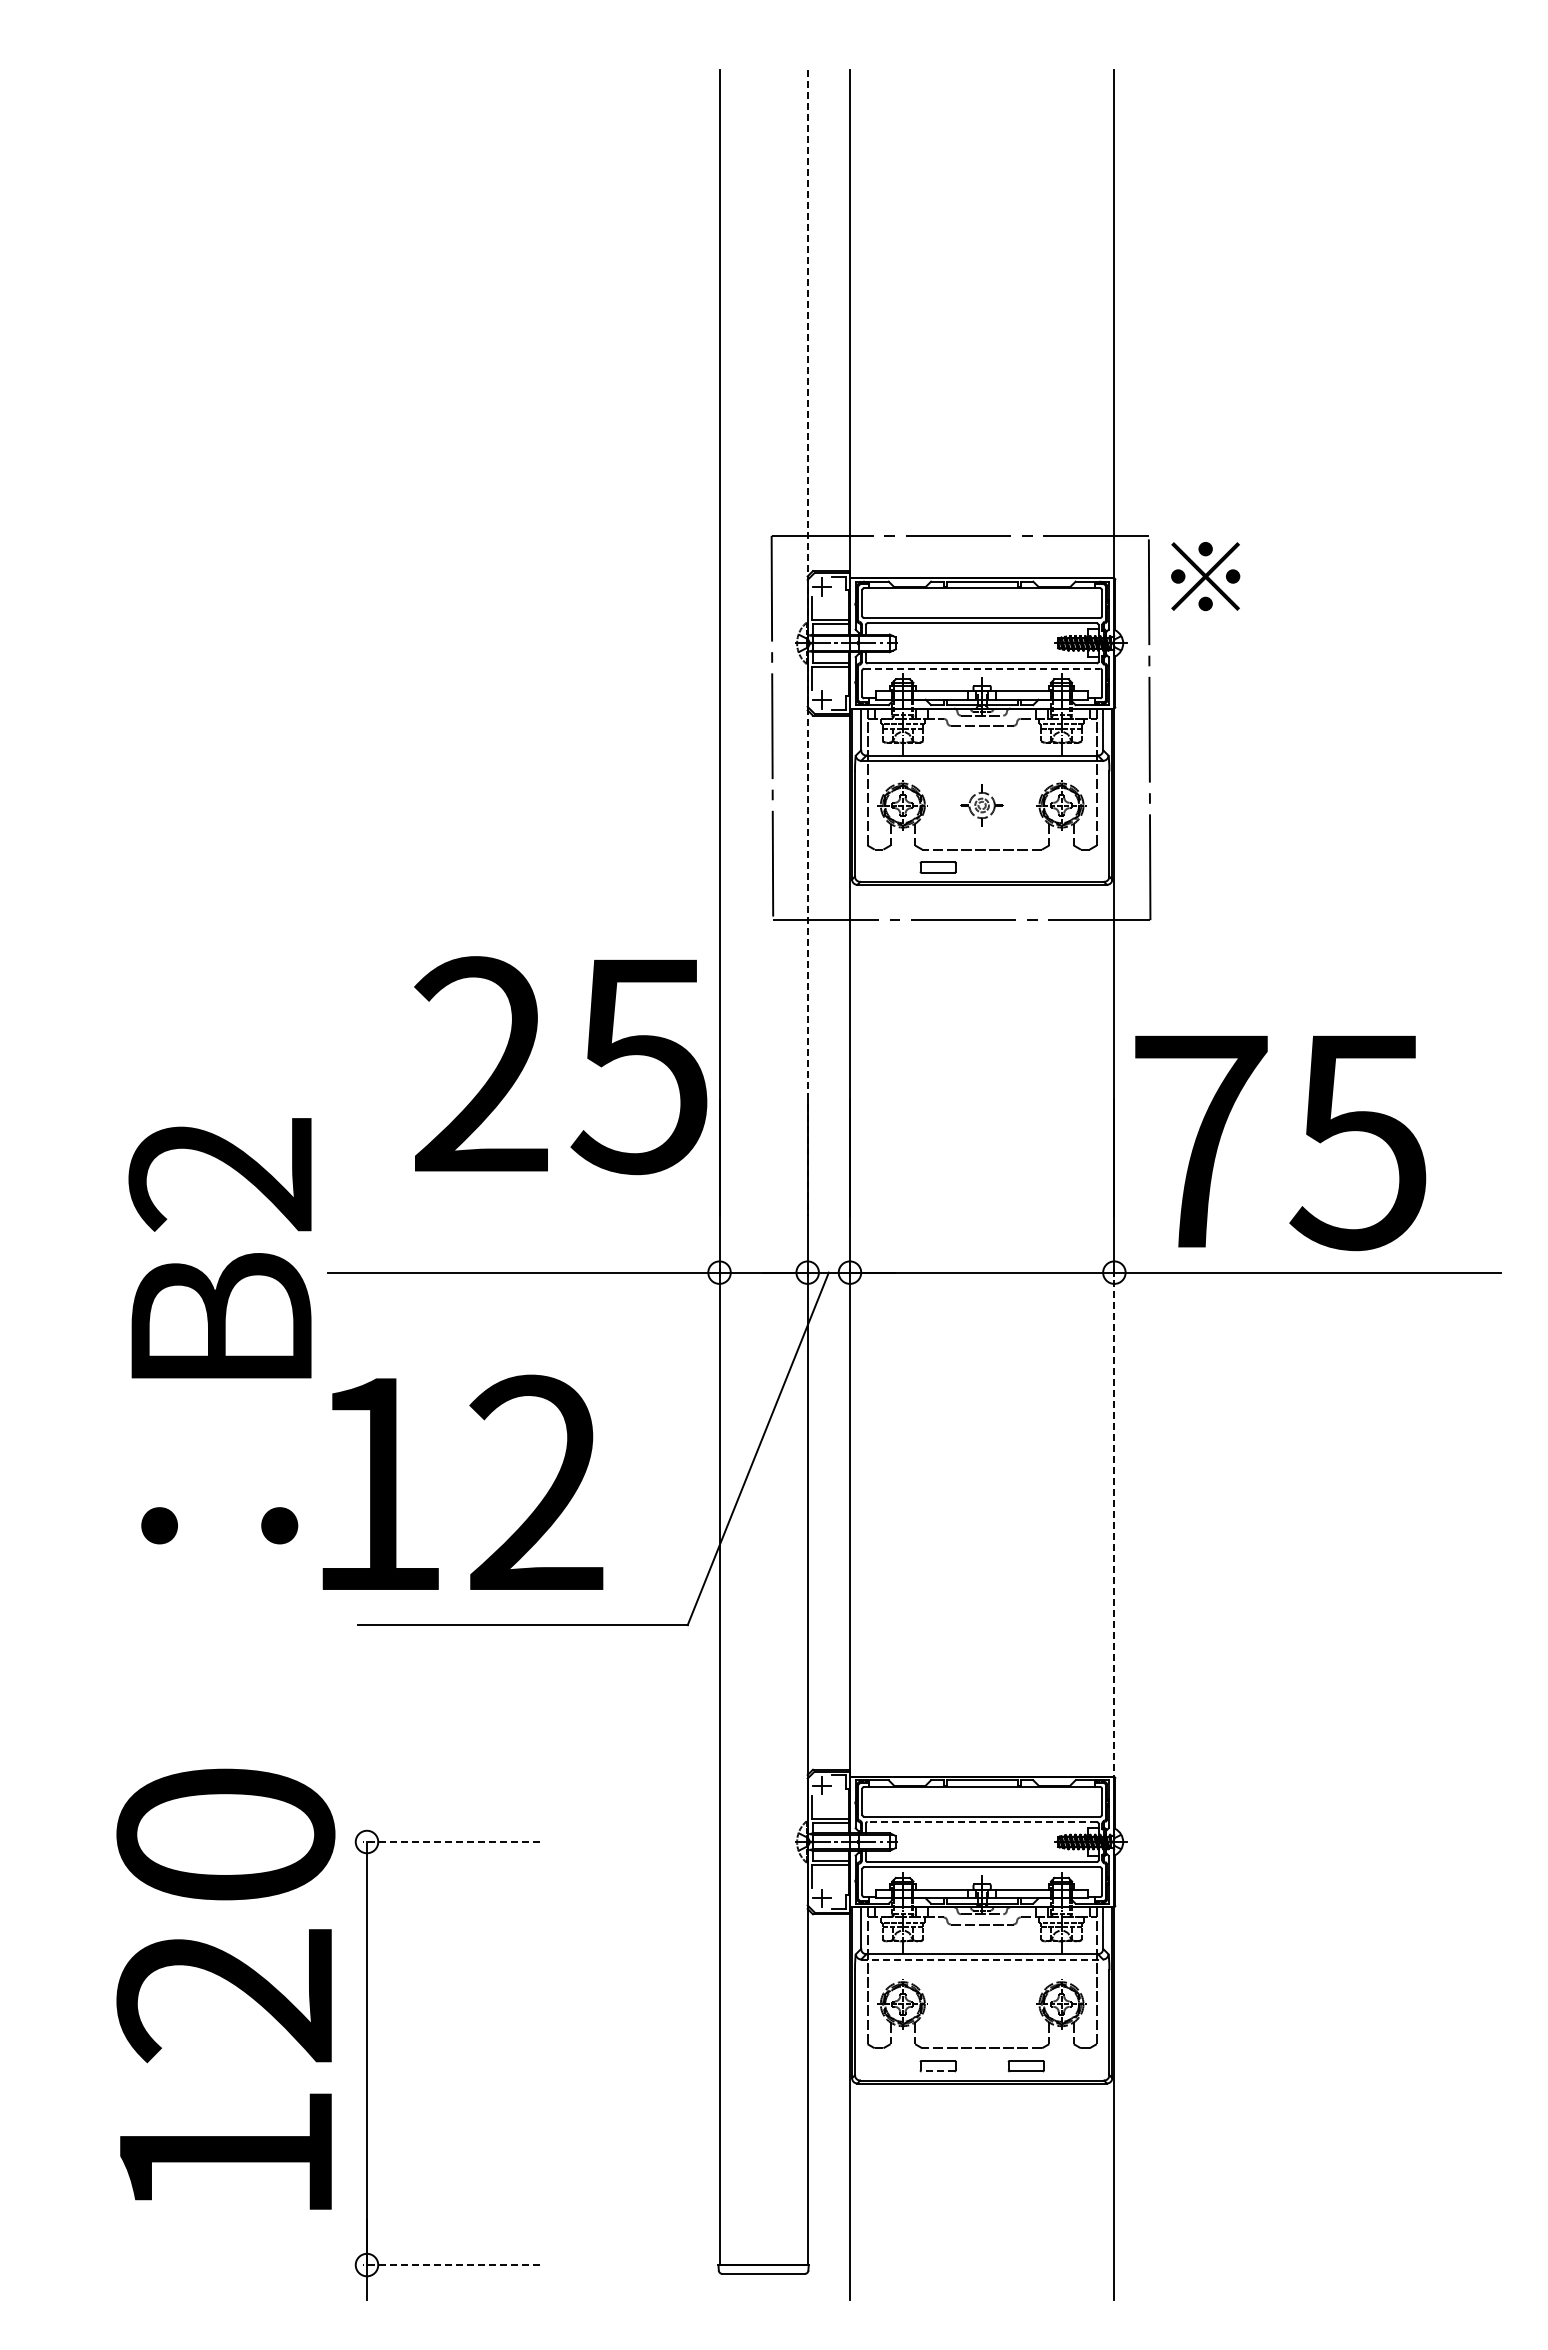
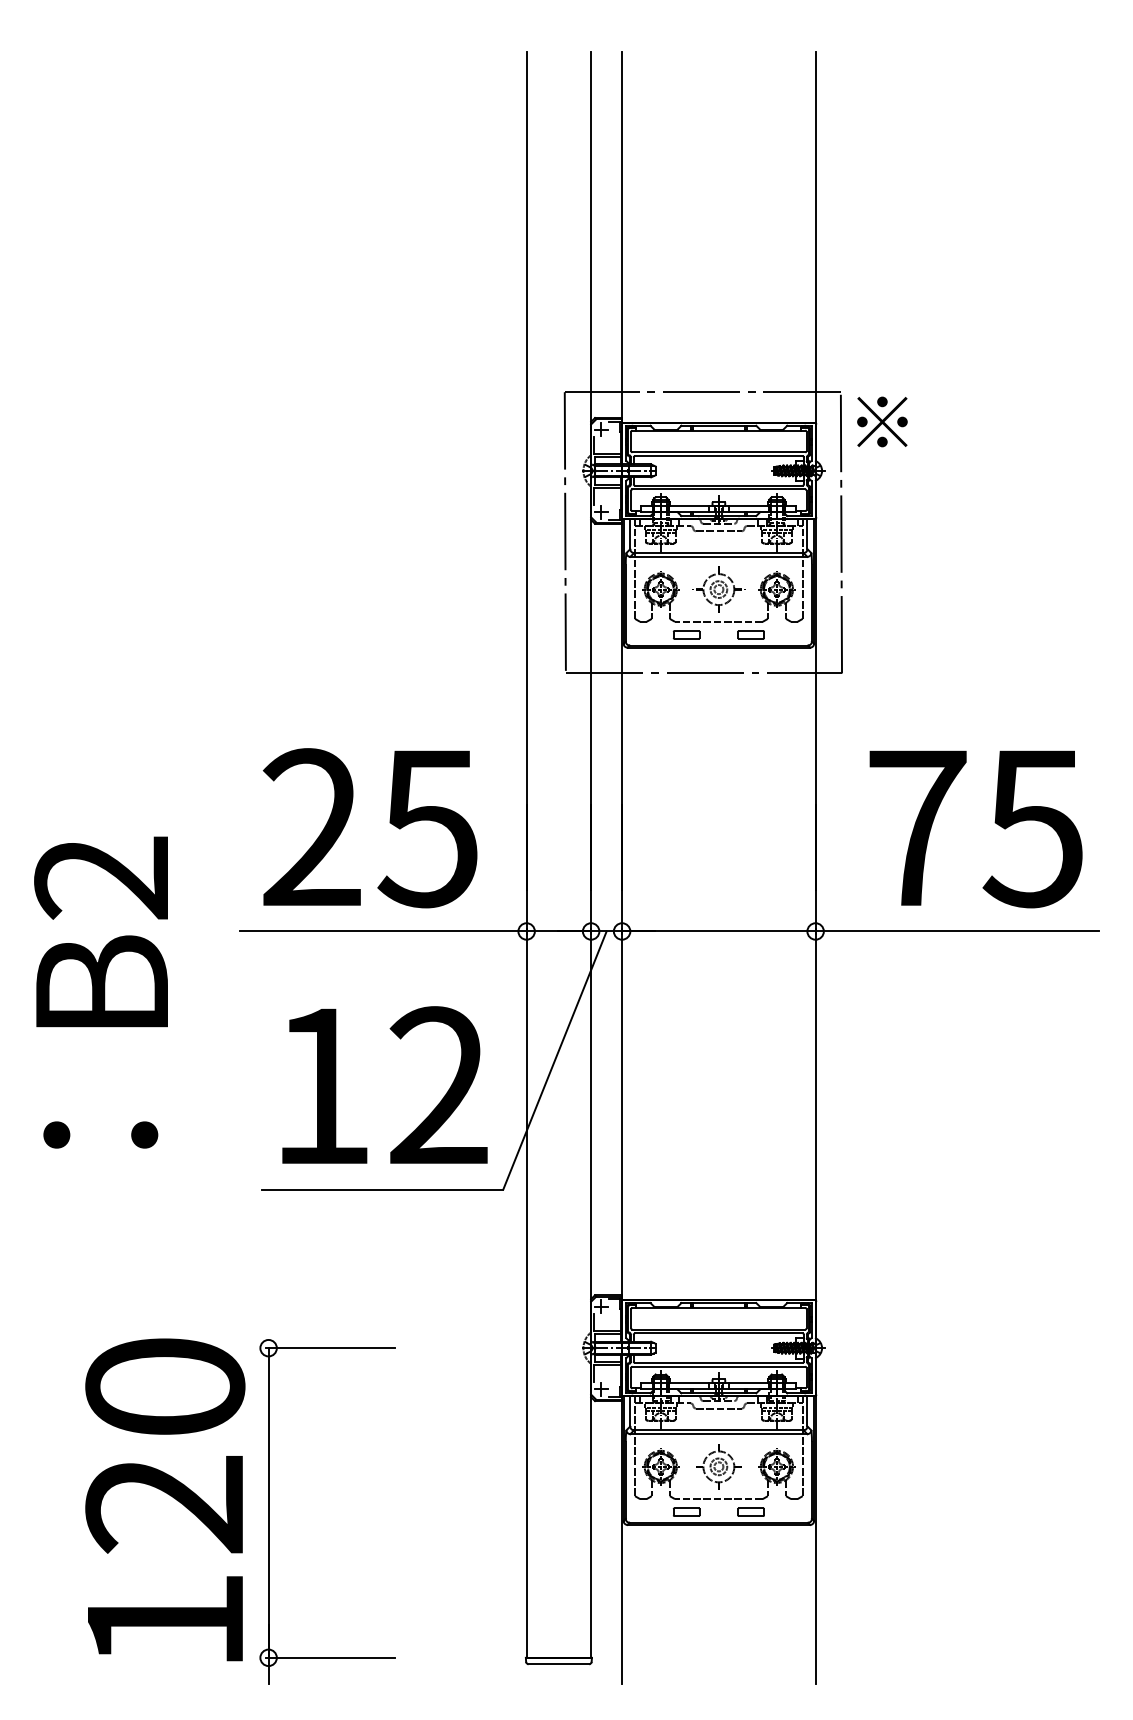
line: (807, 643) -> (591, 470), dashed -> solid
line: (982, 668) -> (719, 489), dashed -> solid
part: (981, 805) -> (718, 589), size x1.67
part: (1025, 867) -> (750, 634), added
text: (560, 1065) -> (369, 828), moved
text: (1280, 1143) -> (975, 829), moved
text: (219, 1331) -> (100, 992), moved
text: (462, 1481) -> (384, 1084), moved
line: (1114, 1523) -> (815, 1115), dashed -> solid
line: (982, 1821) -> (719, 1333), dashed -> solid
line: (451, 1842) -> (330, 1348), dashed -> solid
line: (982, 1959) -> (719, 1434), dashed -> solid
text: (225, 1988) -> (165, 1499), moved
part: (981, 2003) -> (718, 1466), added
line: (938, 2071) -> (686, 1516), dashed -> solid
line: (451, 2265) -> (330, 1658), dashed -> solid

